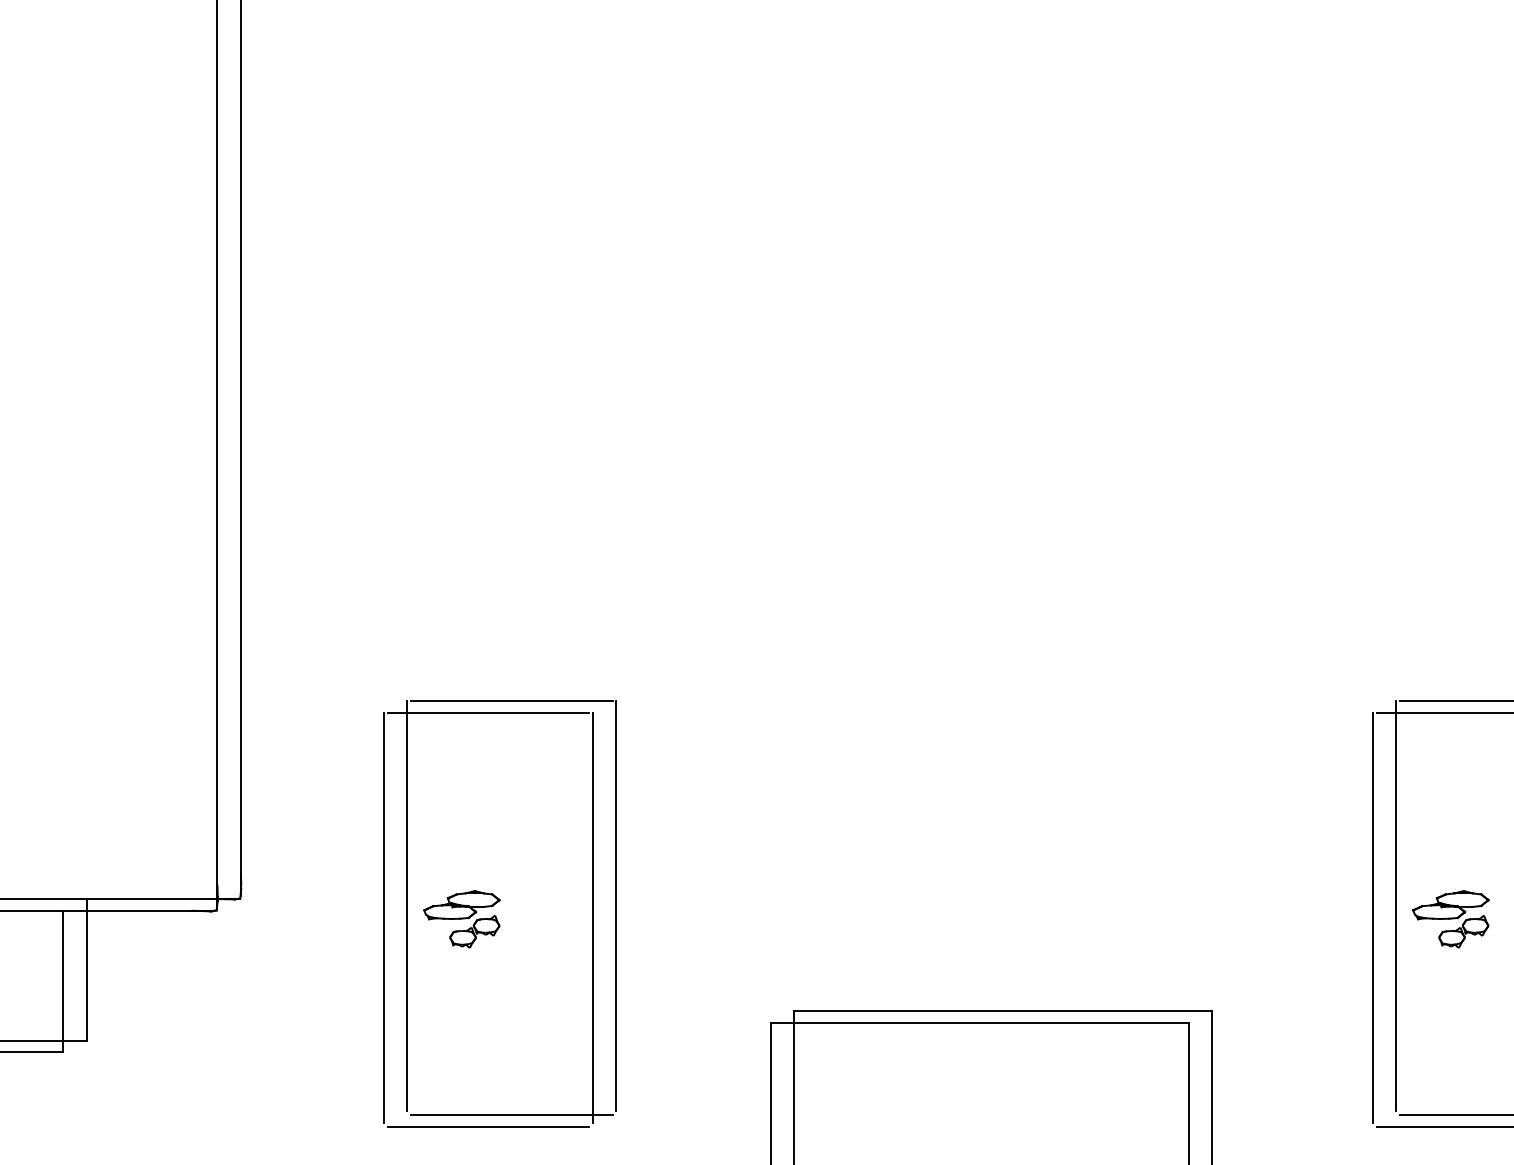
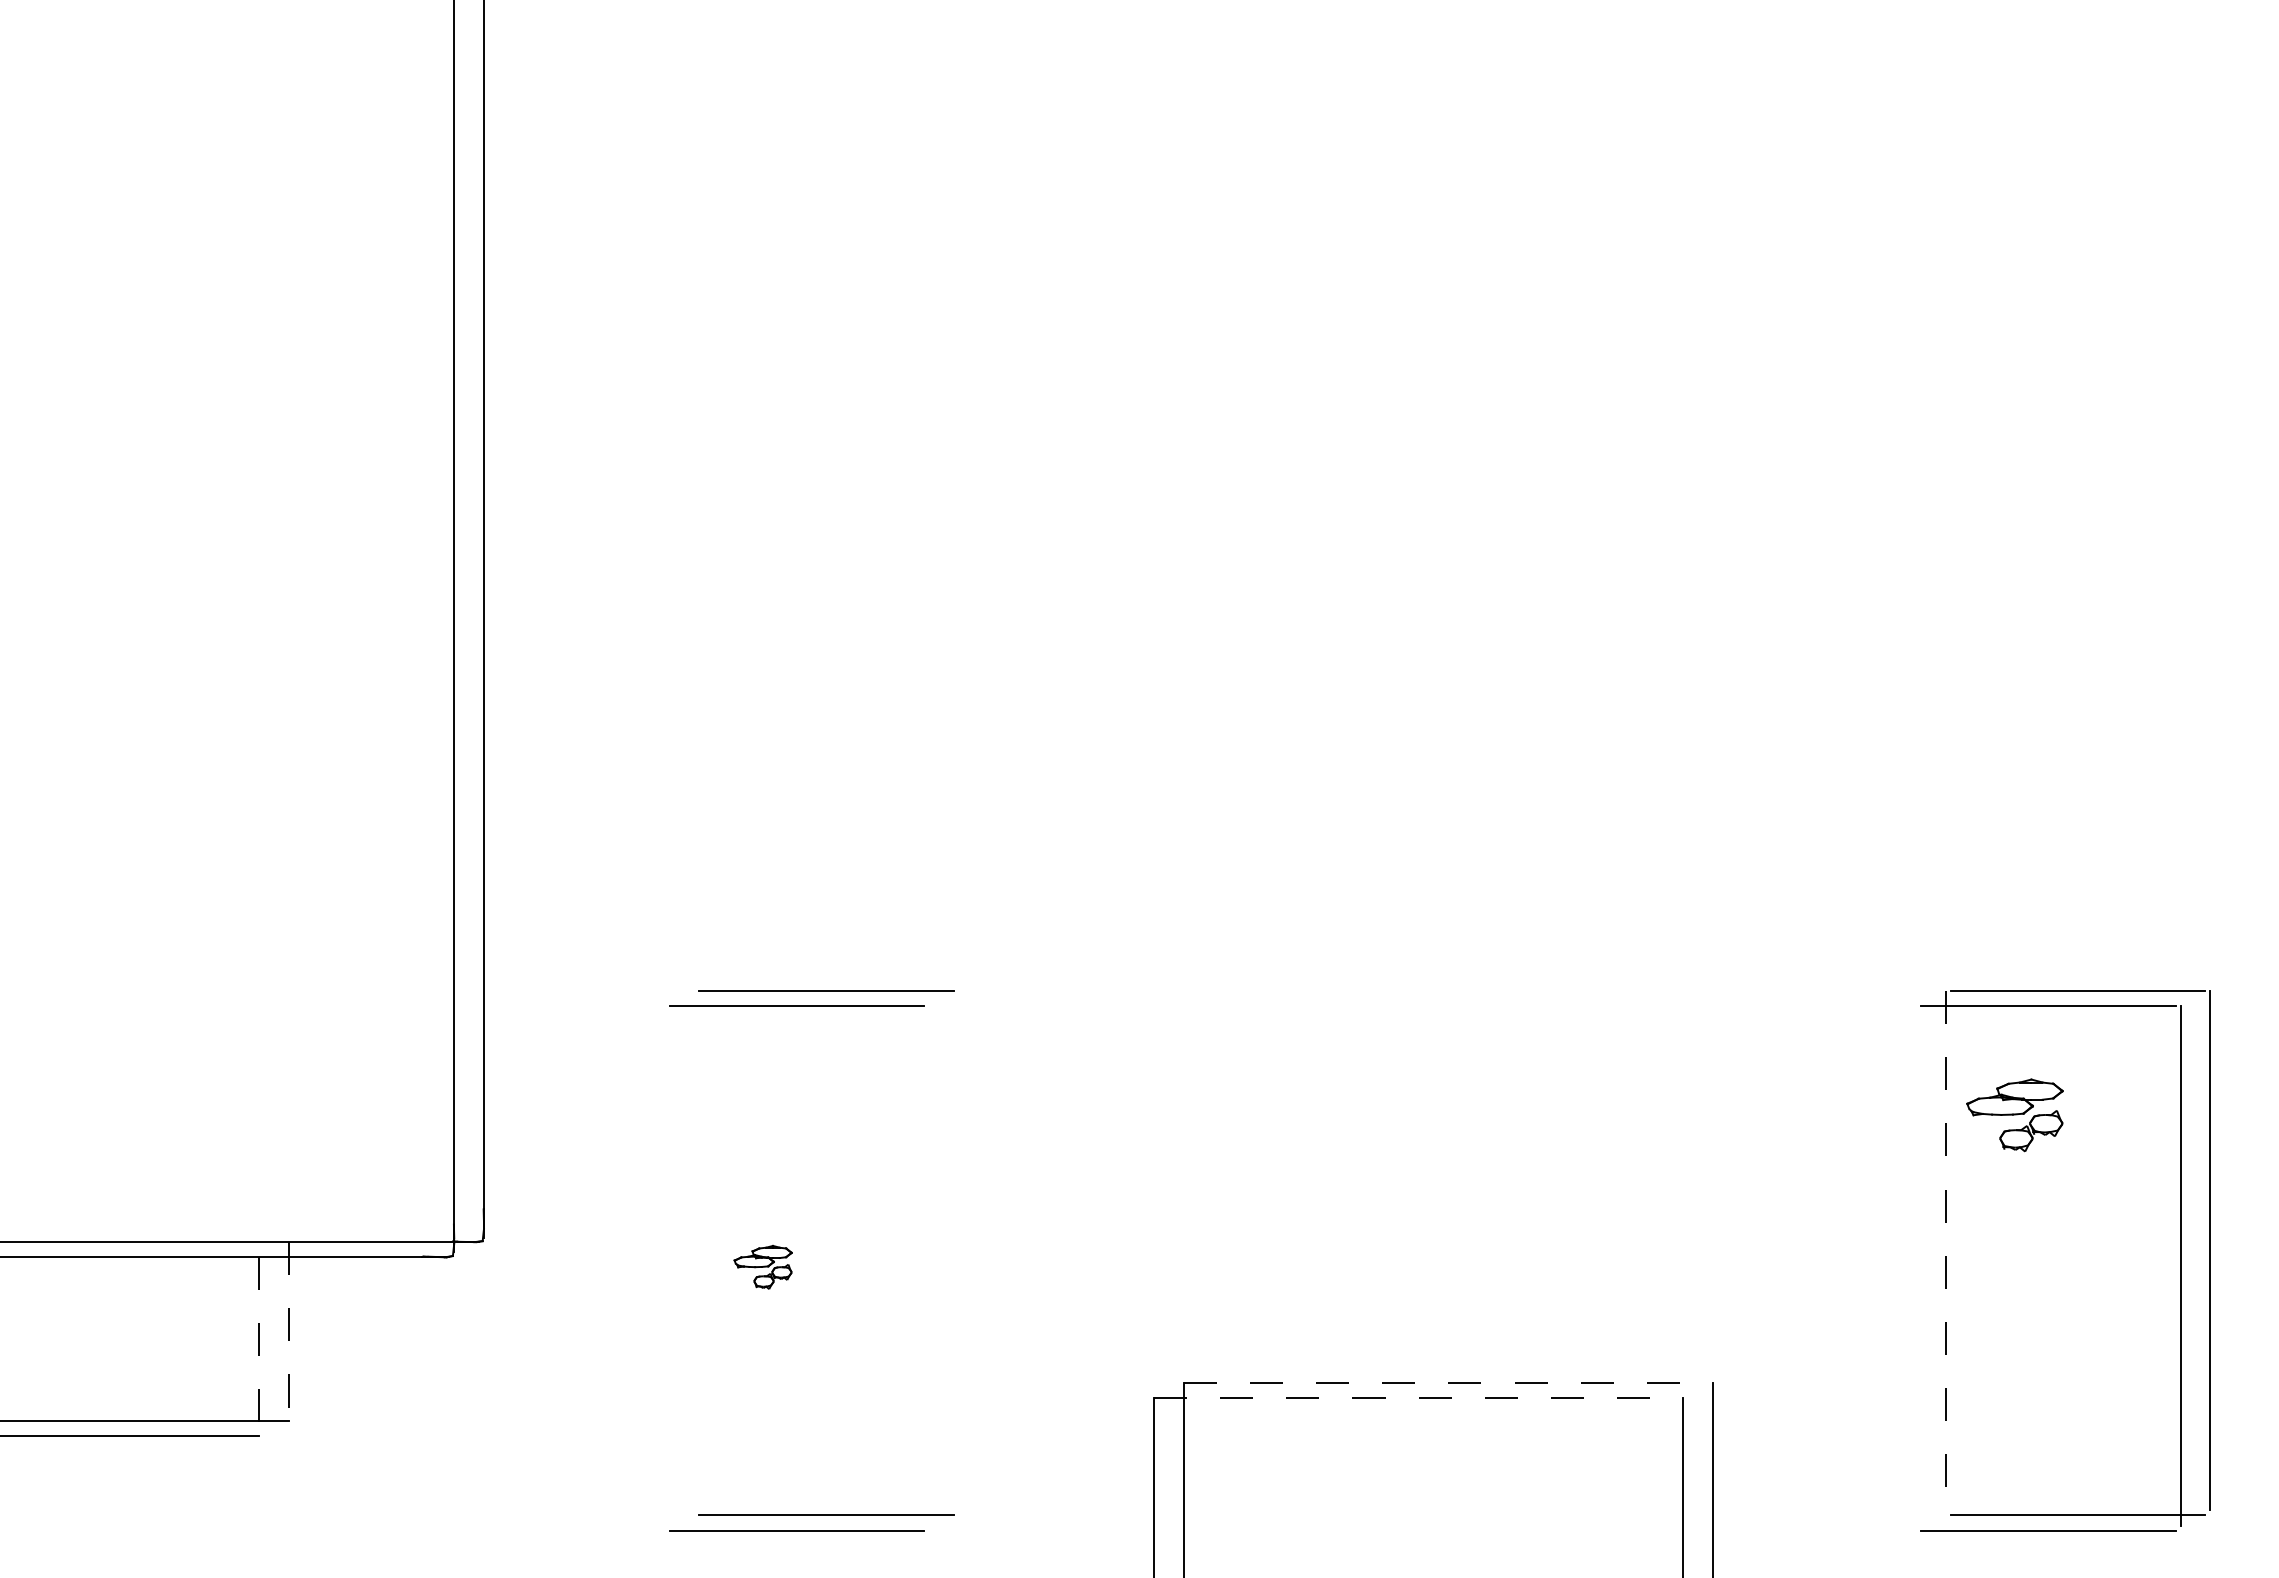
line: (407, 906) -> (694, 1250), removed
line: (616, 906) -> (958, 1250), removed
line: (1395, 906) -> (1945, 1250), solid -> dashed
line: (383, 917) -> (664, 1265), removed
line: (593, 917) -> (929, 1265), removed
line: (1373, 917) -> (1916, 1265), removed
part: (461, 919) -> (762, 1267), size x0.6
part: (1450, 919) -> (2014, 1115), moved
line: (86, 970) -> (288, 1331), solid -> dashed
line: (63, 981) -> (258, 1346), solid -> dashed
line: (1003, 1011) -> (1448, 1383), solid -> dashed
line: (979, 1022) -> (1418, 1398), solid -> dashed

